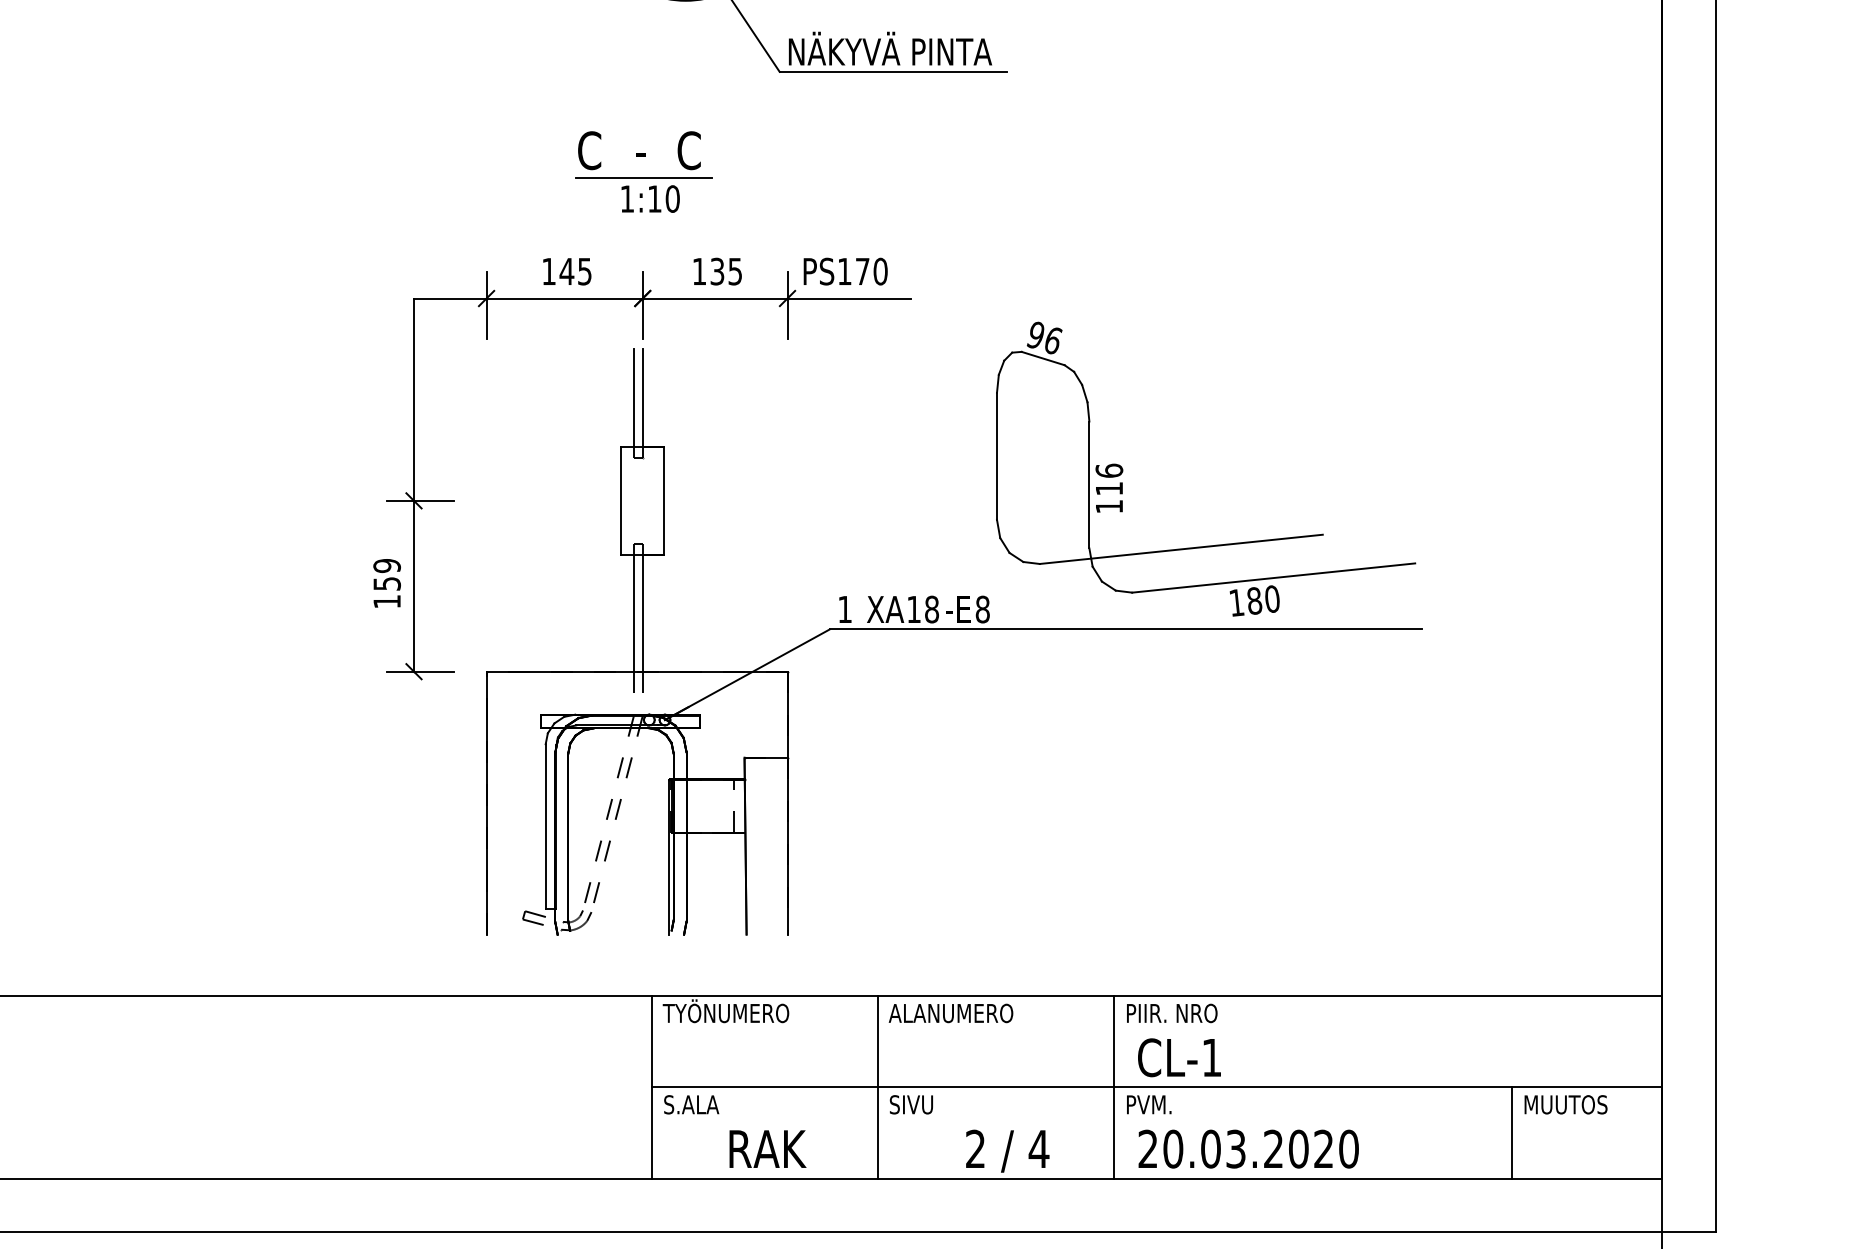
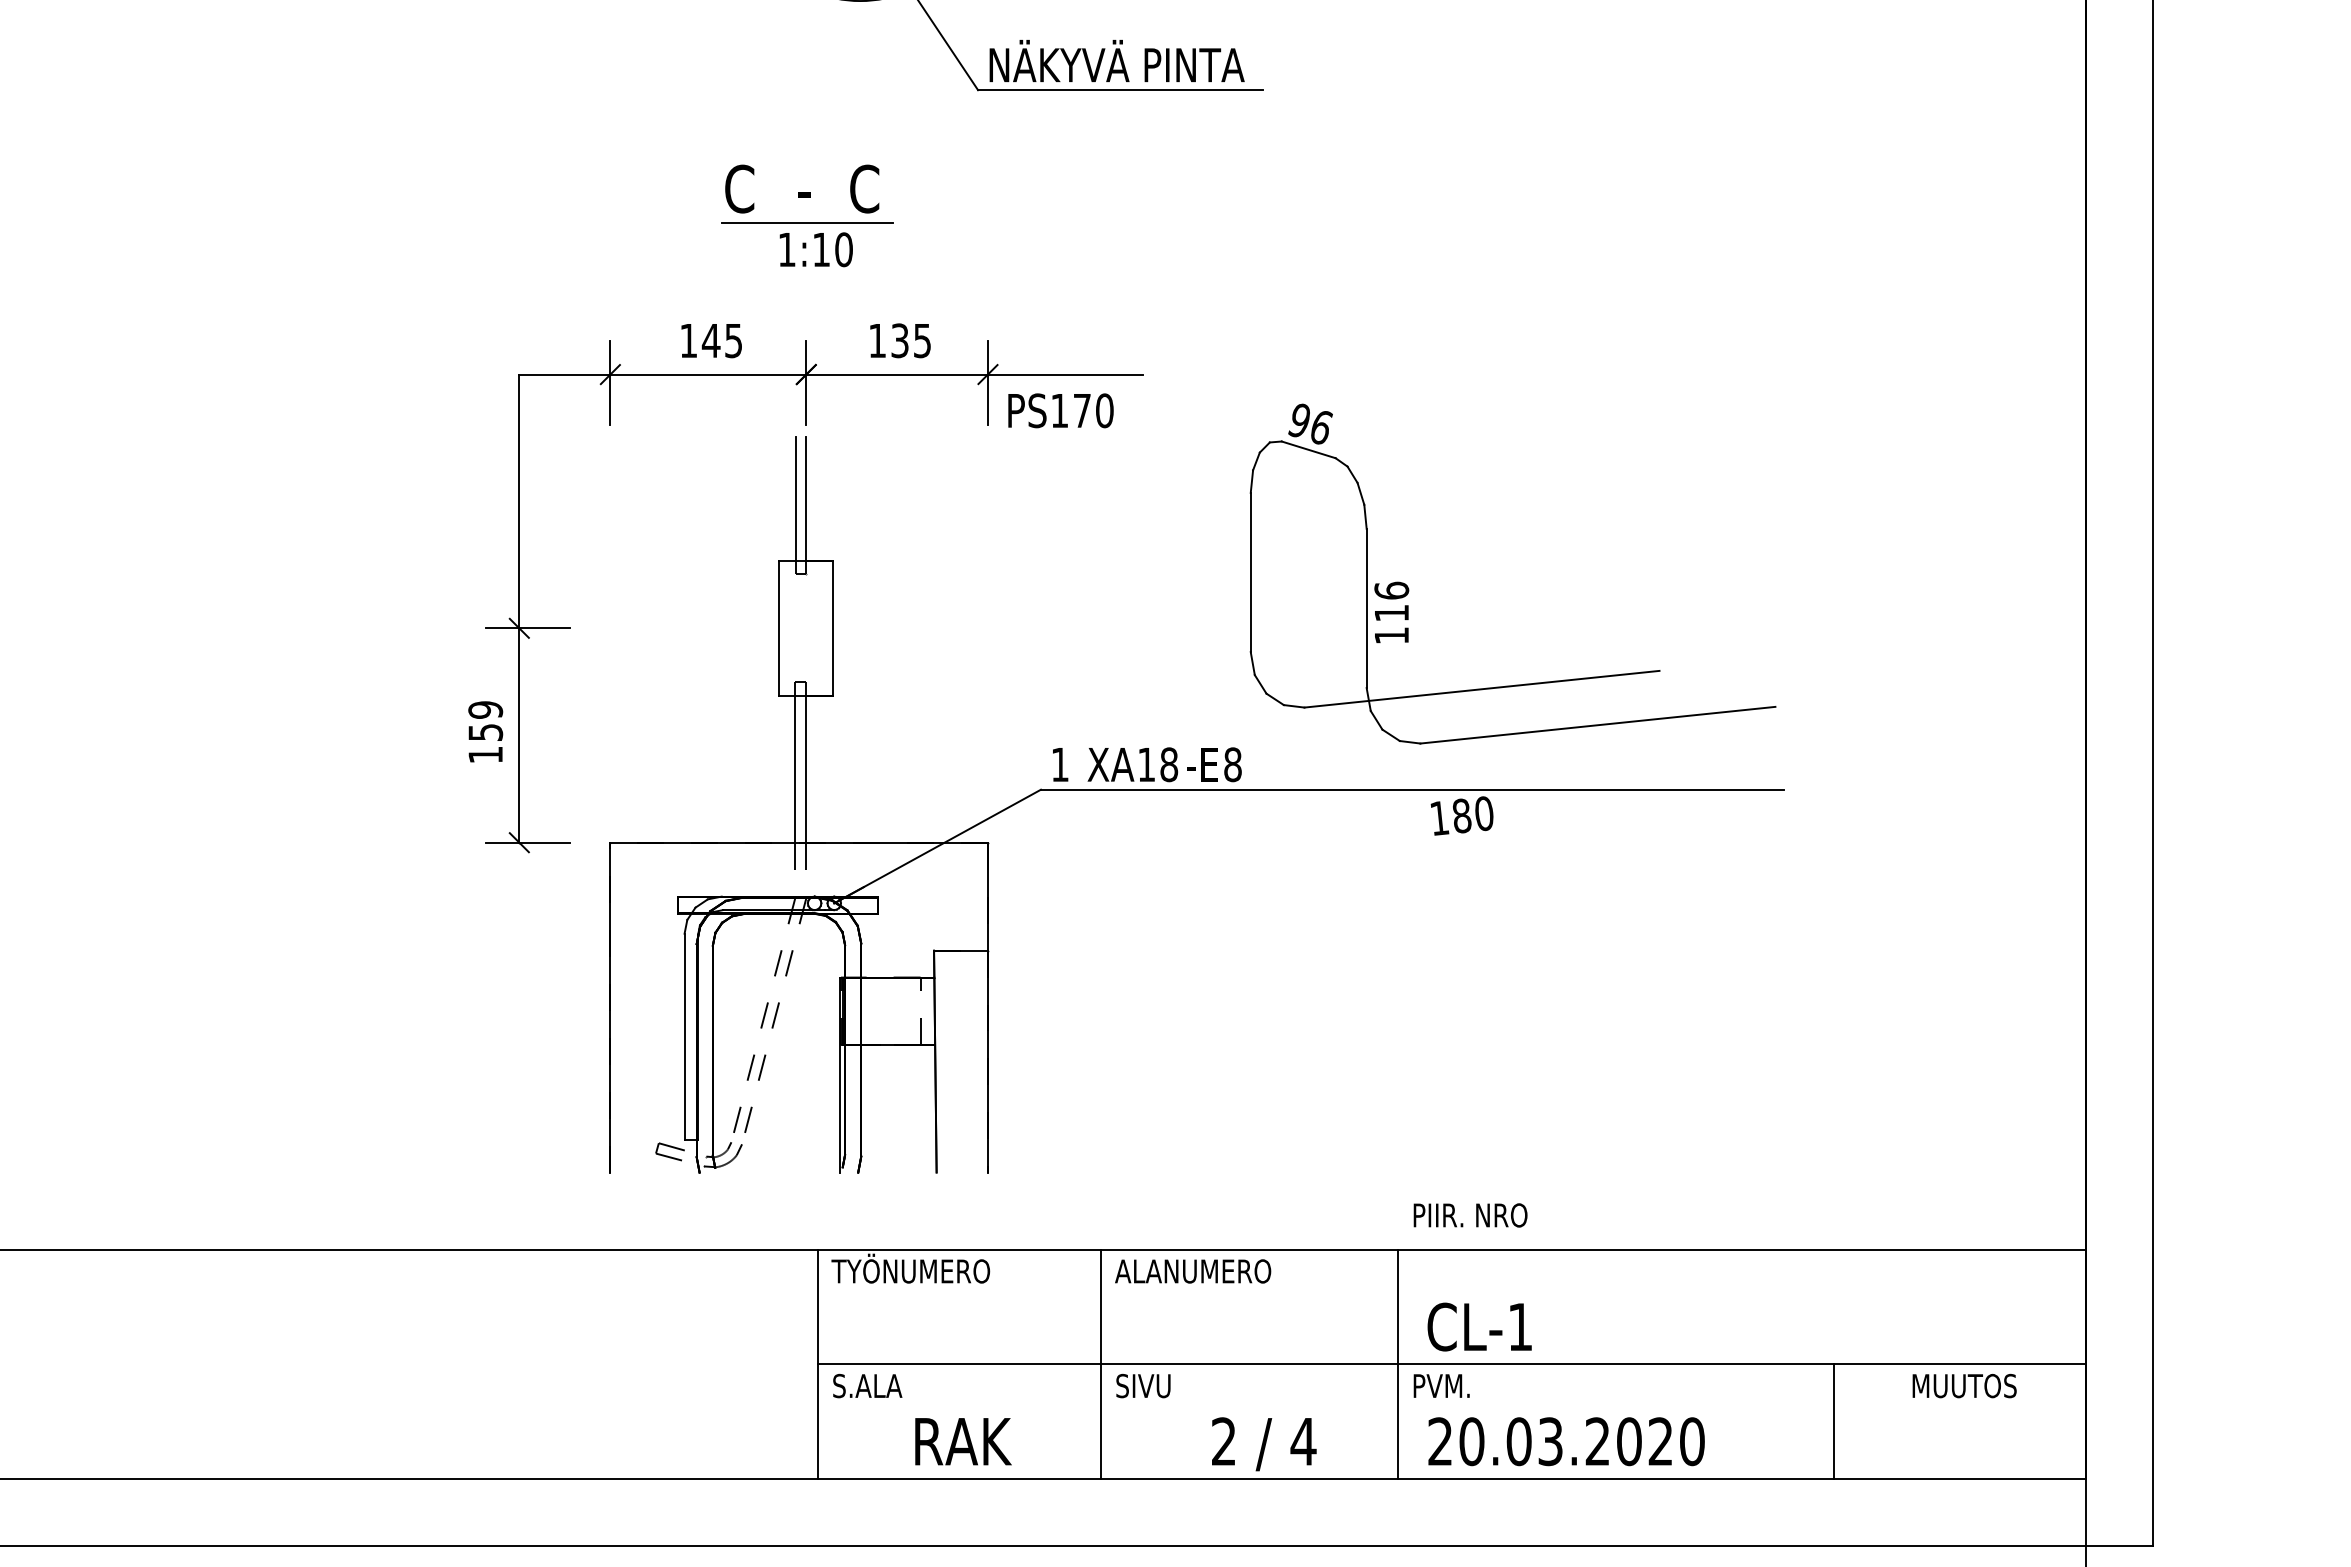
text: (845, 271) -> (1060, 410), moved
text: (1254, 600) -> (1461, 815), moved
text: (1172, 1013) -> (1470, 1215), moved
line: (1511, 1133) -> (1833, 1421), moved

